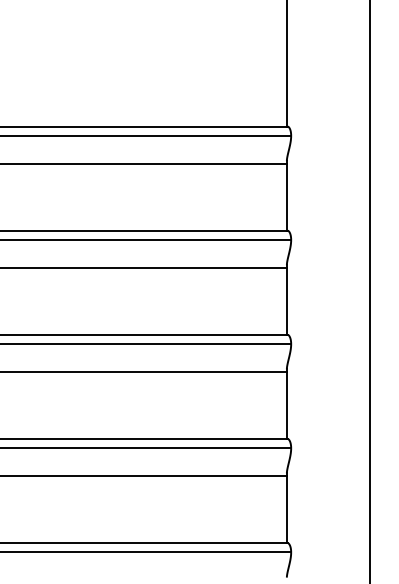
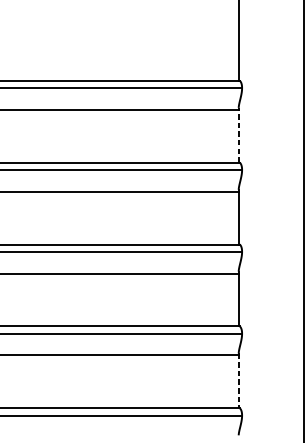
line: (286, 195) -> (238, 134), solid -> dashed
line: (286, 508) -> (238, 381), solid -> dashed

